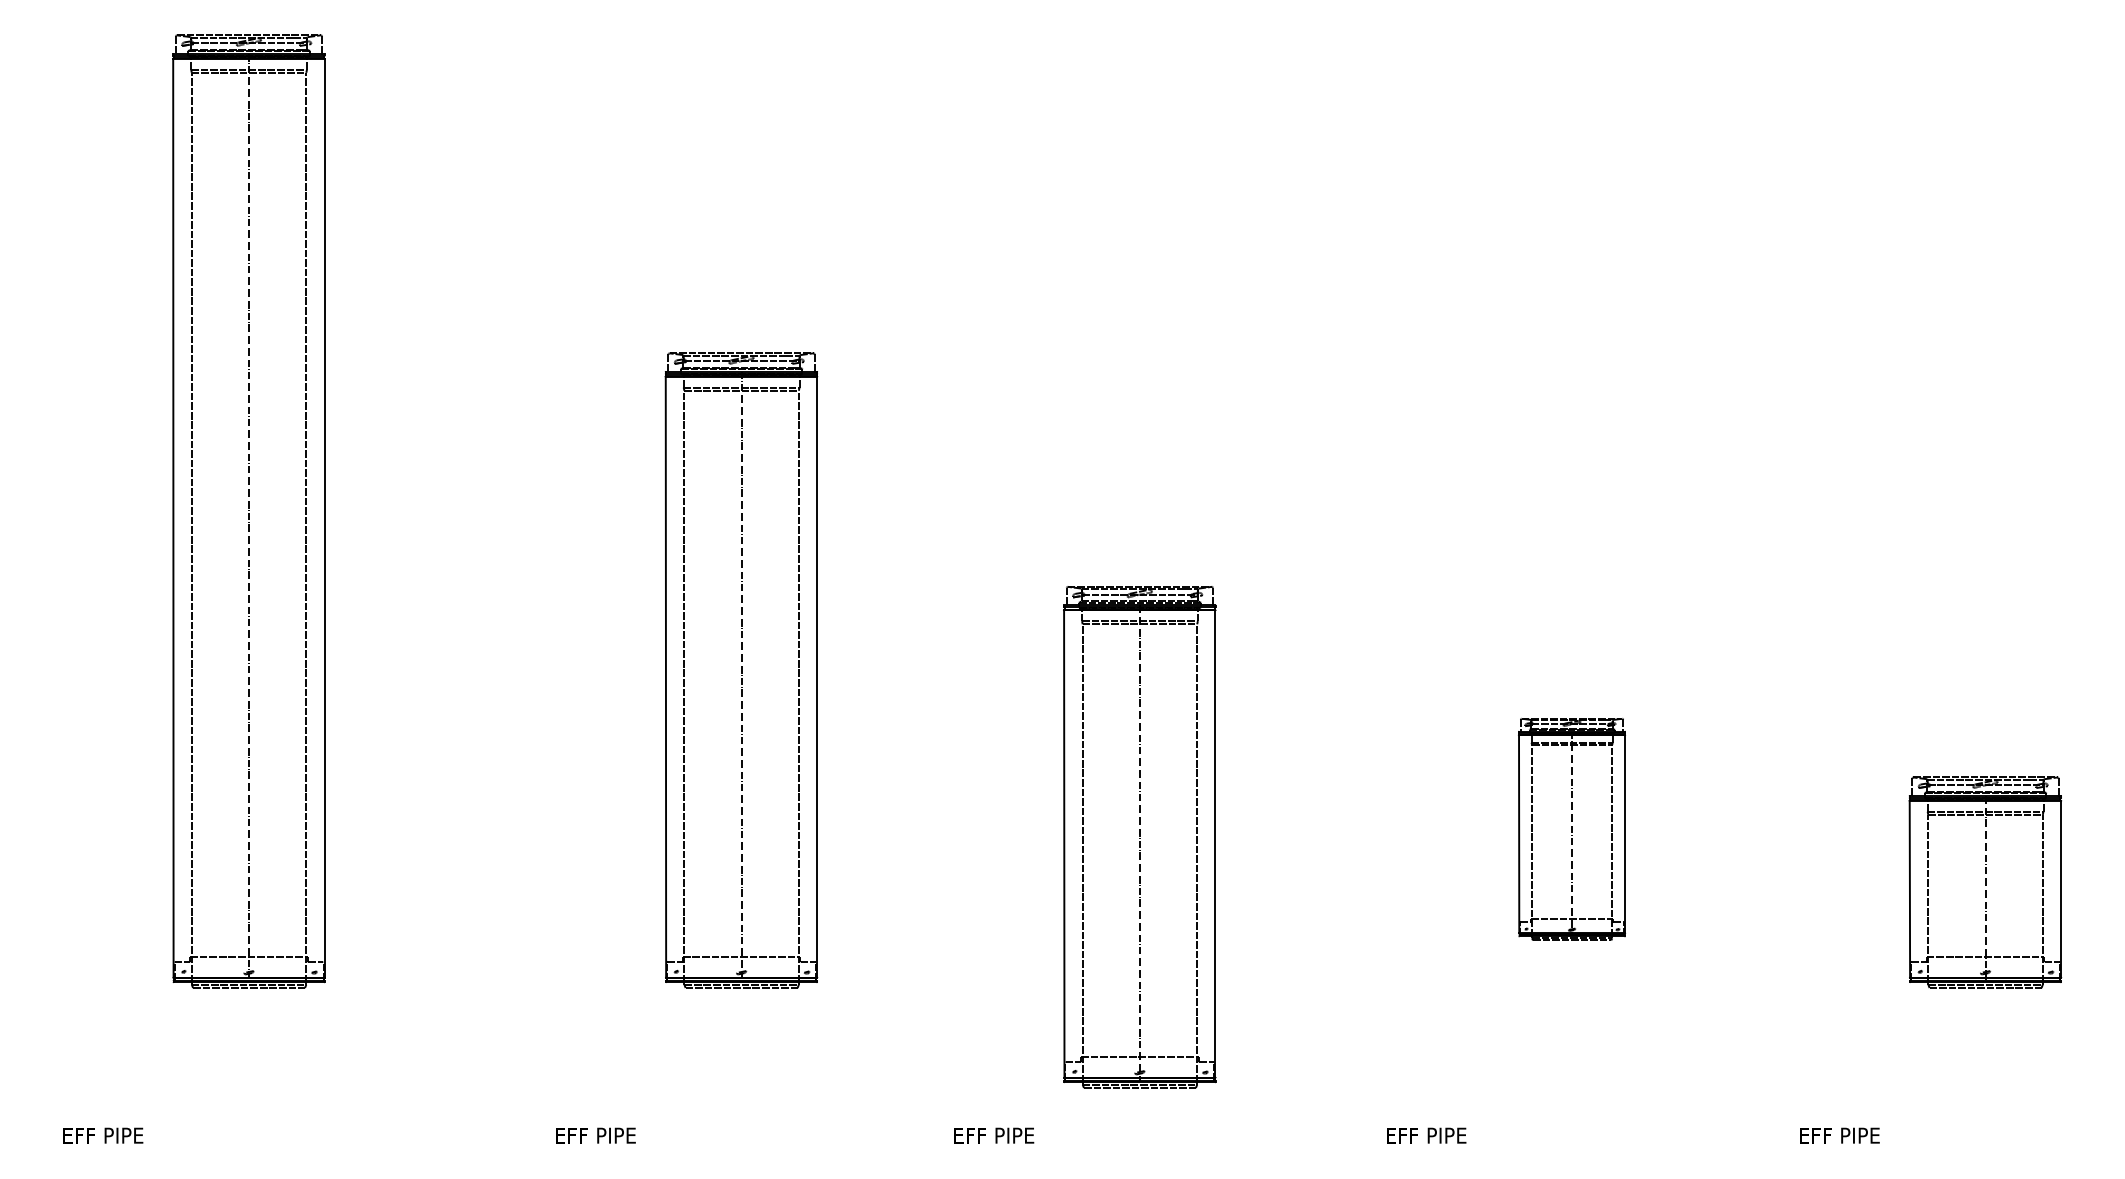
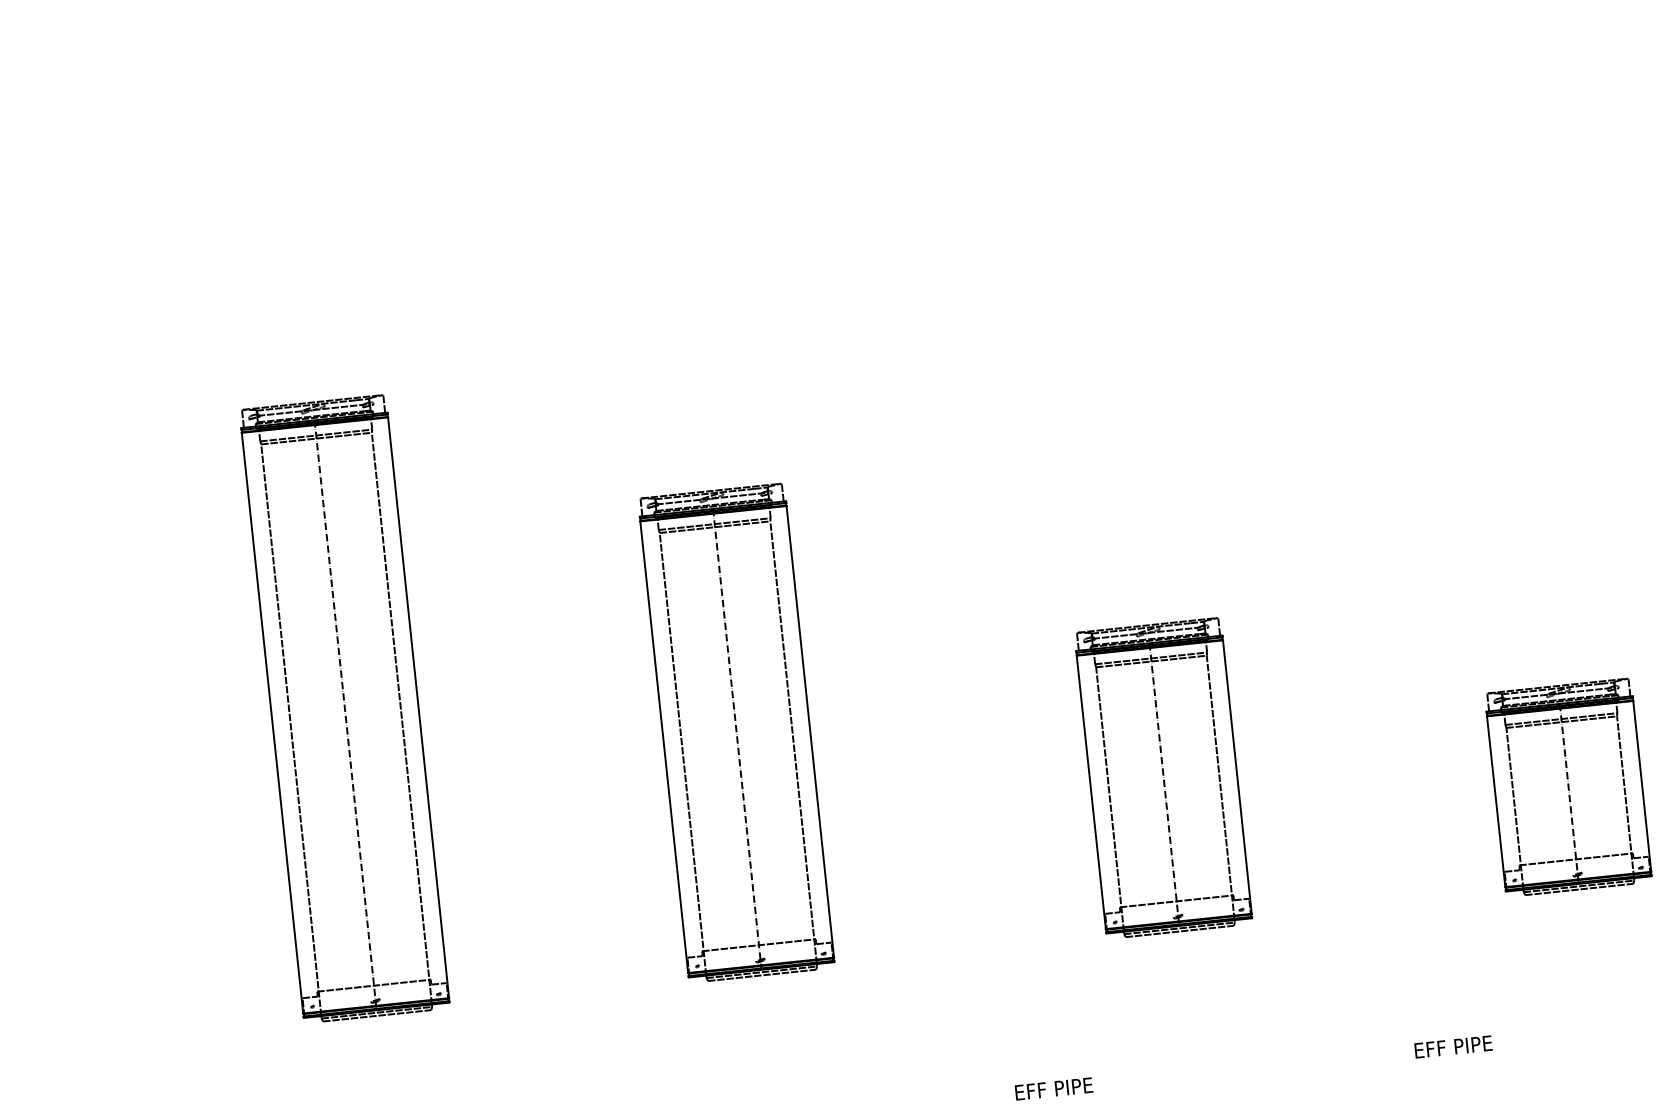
part: (1571, 829) -> (1163, 778), size x1.43
part: (1139, 837) -> (736, 733), moved

